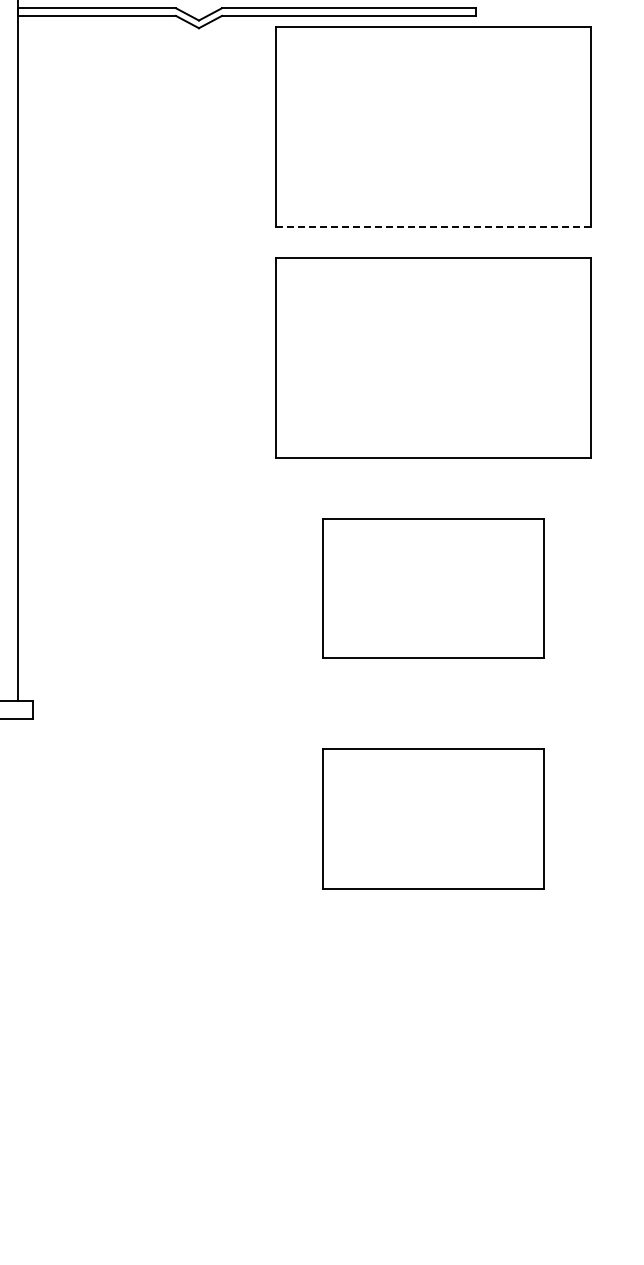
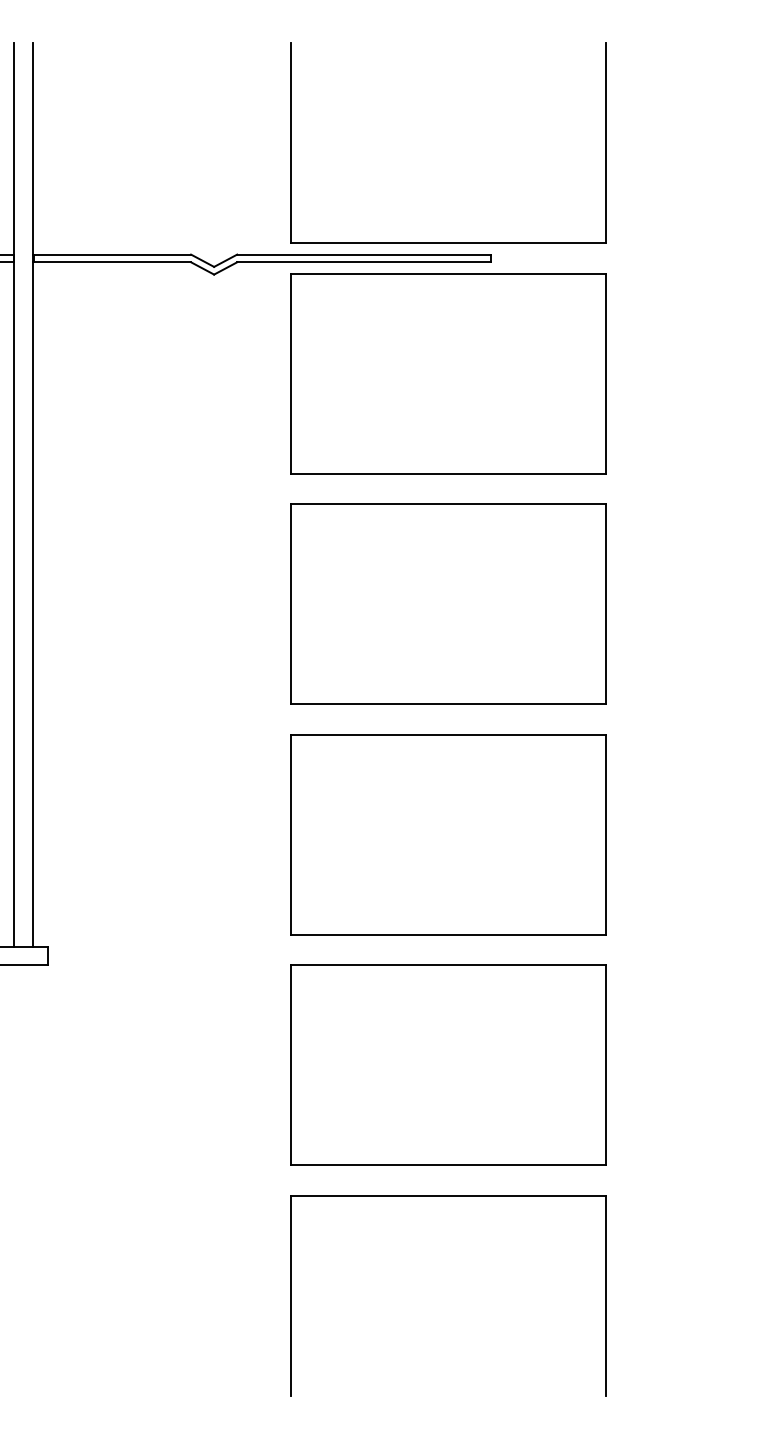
line: (433, 227) -> (448, 473), dashed -> solid
part: (433, 588) -> (448, 834), size x1.43
part: (433, 818) -> (448, 1064), size x1.43
part: (433, 950) -> (448, 1196), added

